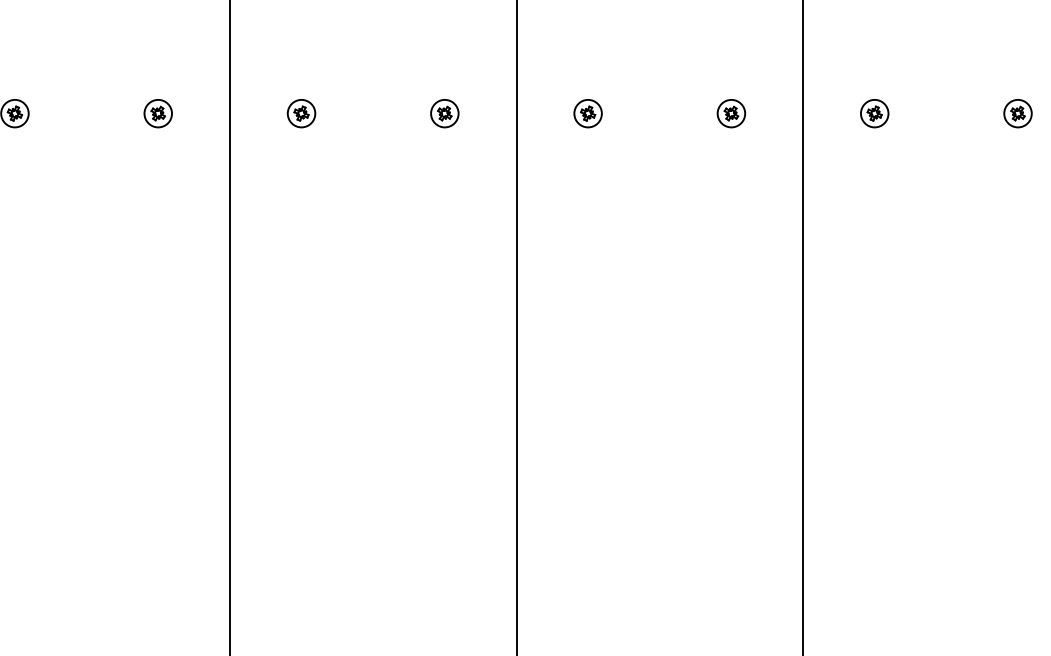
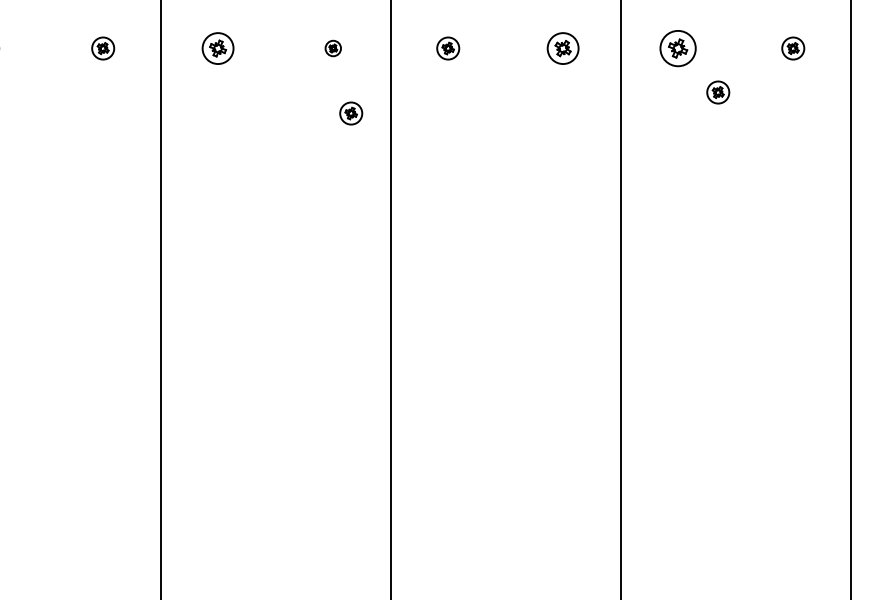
part: (301, 113) -> (218, 48), size x1.4
part: (445, 113) -> (333, 48), size x0.7
part: (731, 113) -> (563, 48), size x1.4
part: (875, 113) -> (678, 48), size x1.6
part: (924, 168) -> (718, 92), added
part: (467, 194) -> (351, 113), added

